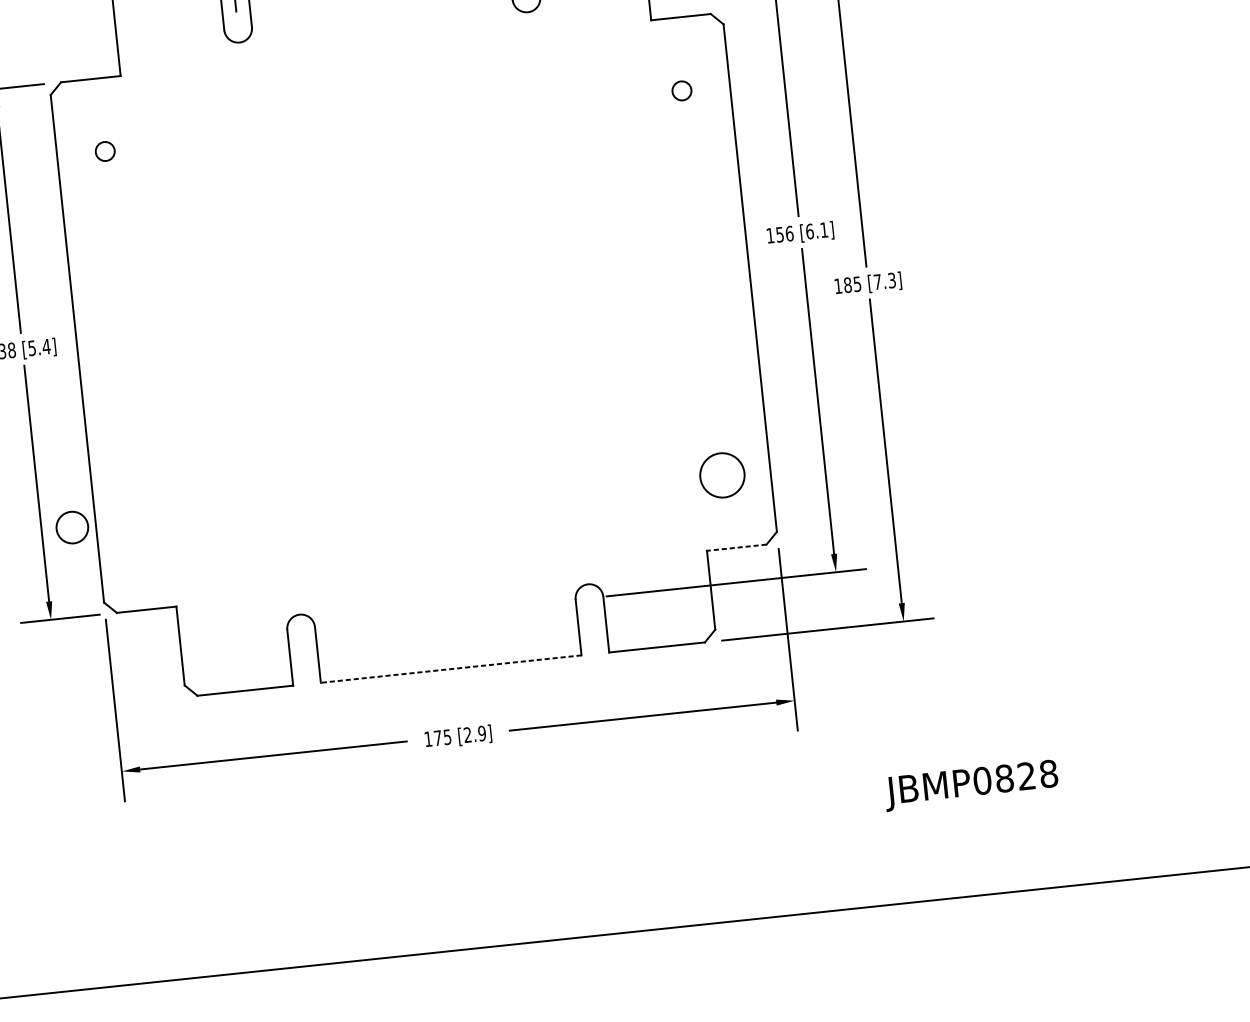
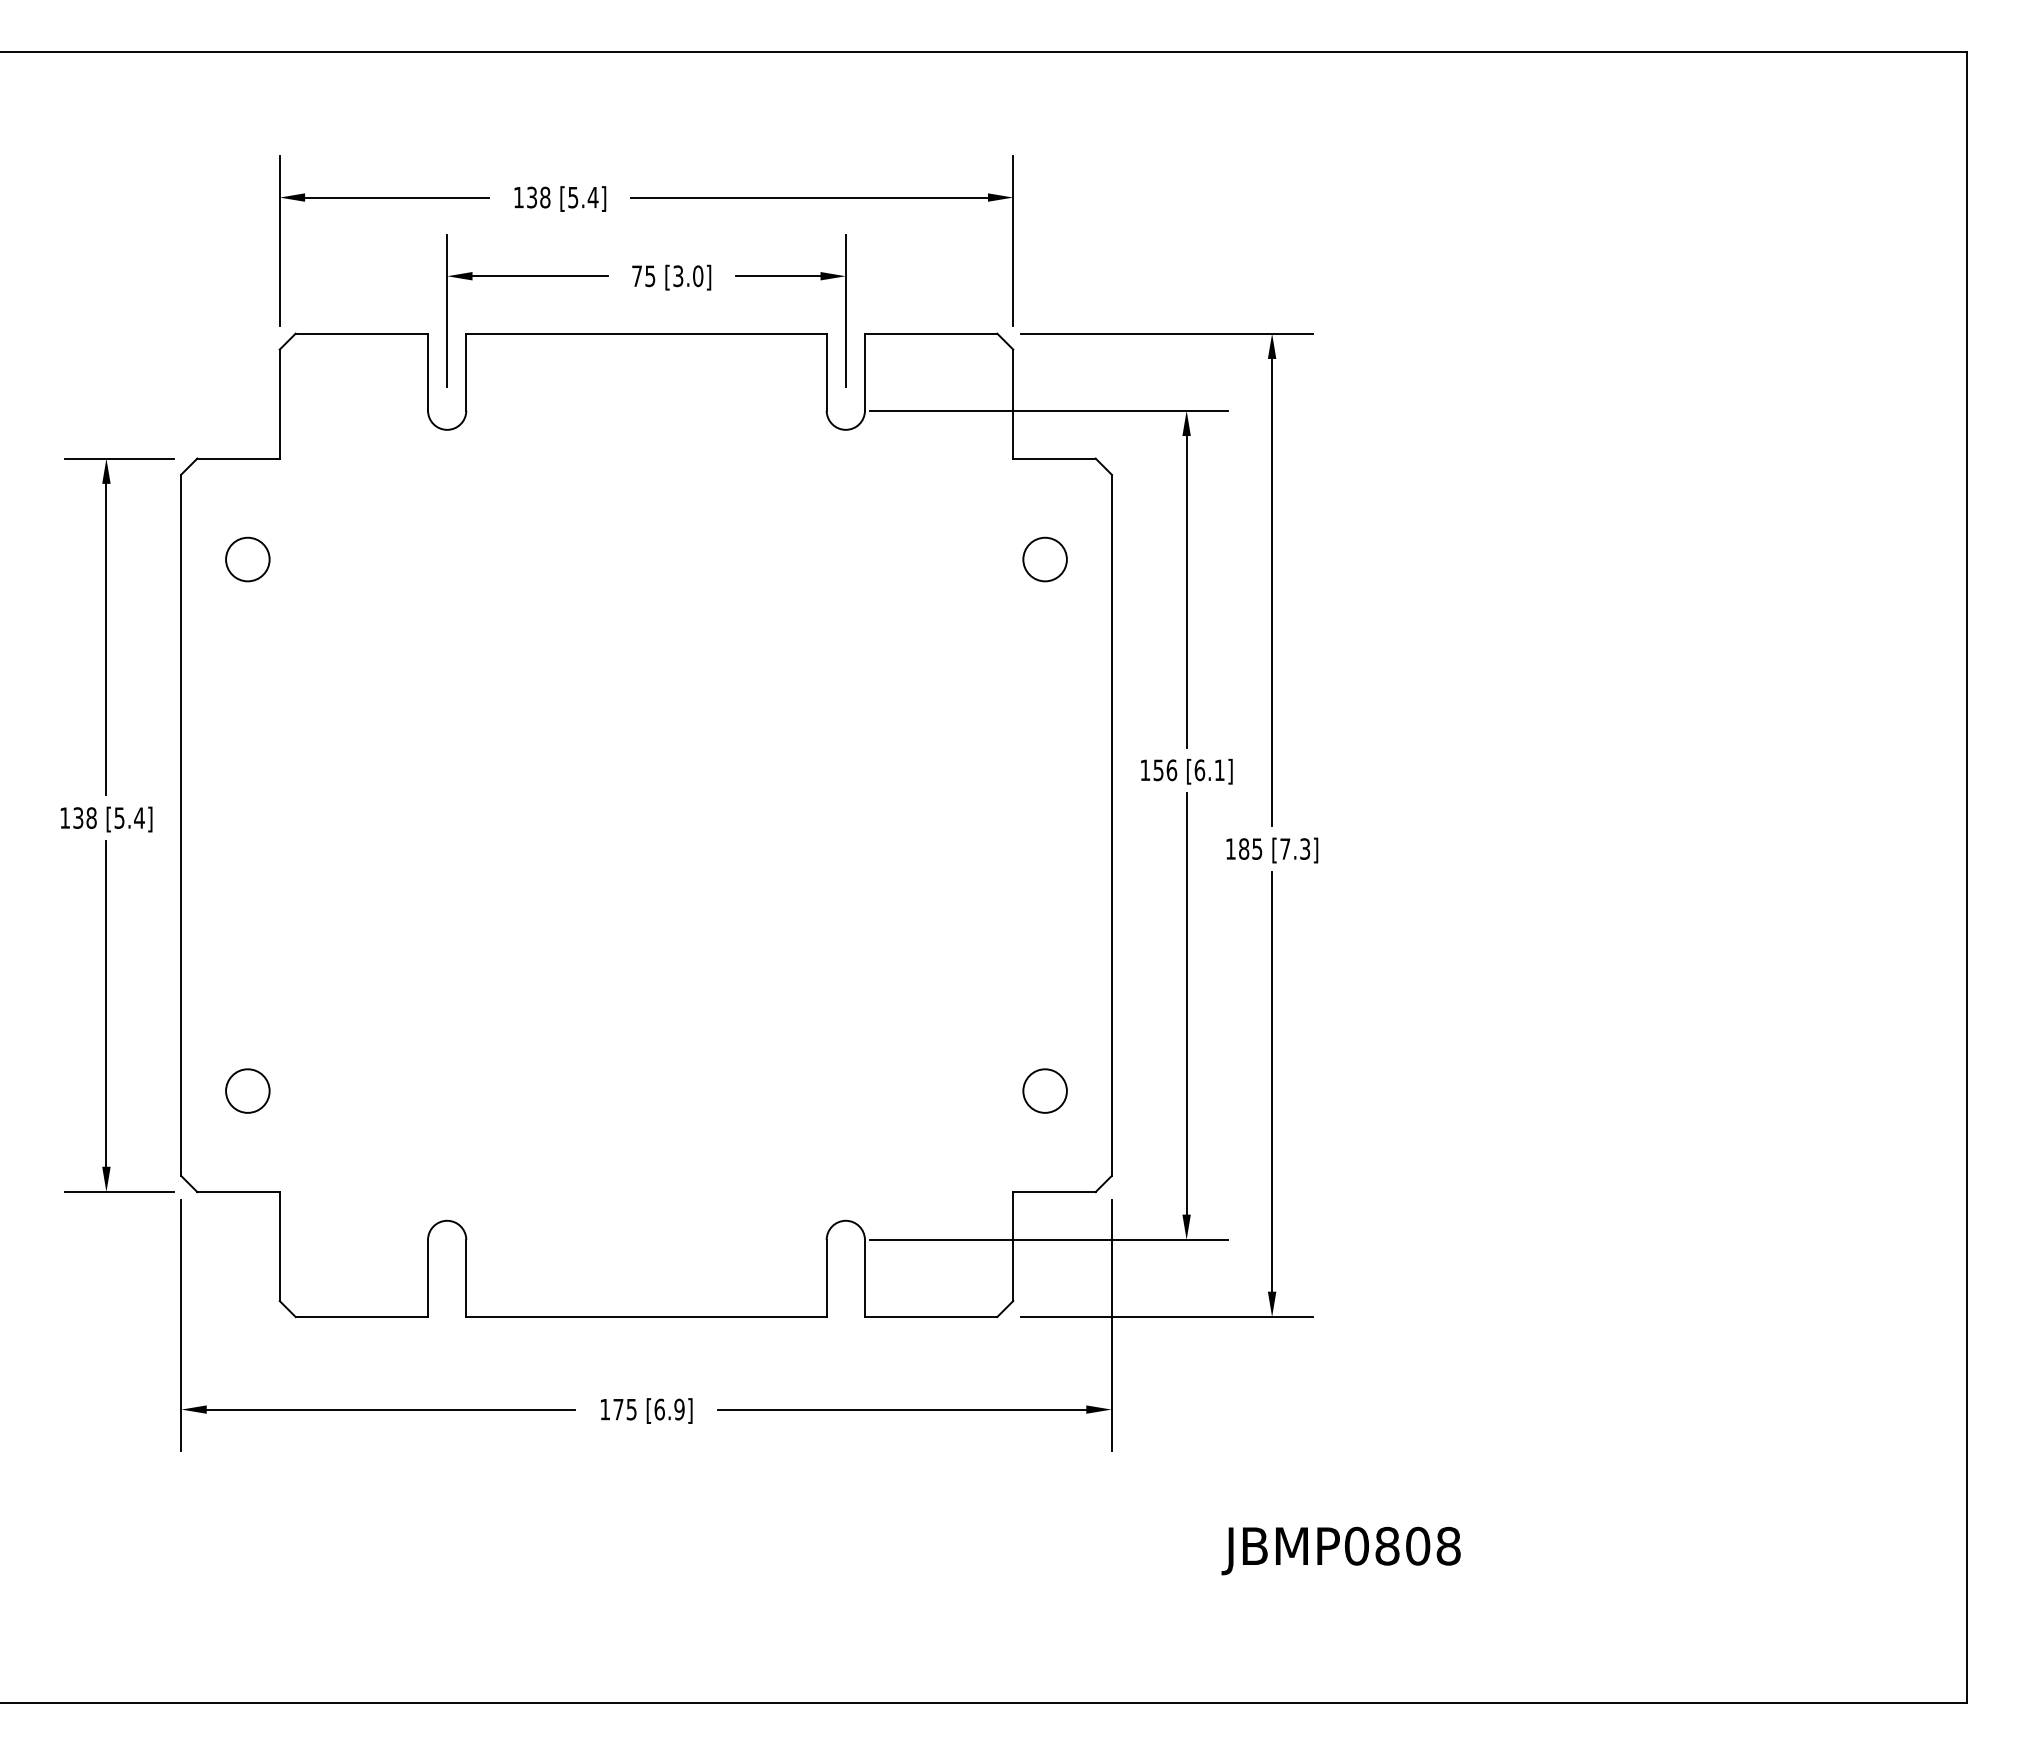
circle: (681, 90) -> (1044, 559), size x1.67
circle: (105, 151) -> (247, 559), size x1.67
circle: (721, 475) -> (1044, 1090), size x0.71
circle: (72, 527) -> (247, 1090), moved
line: (736, 548) -> (1053, 1192), dashed -> solid
line: (451, 669) -> (646, 1317), dashed -> solid
text: (467, 735) -> (659, 1409), [2.9] -> [6.9]
text: (1026, 775) -> (1418, 1545), JBMP0828 -> JBMP0808

